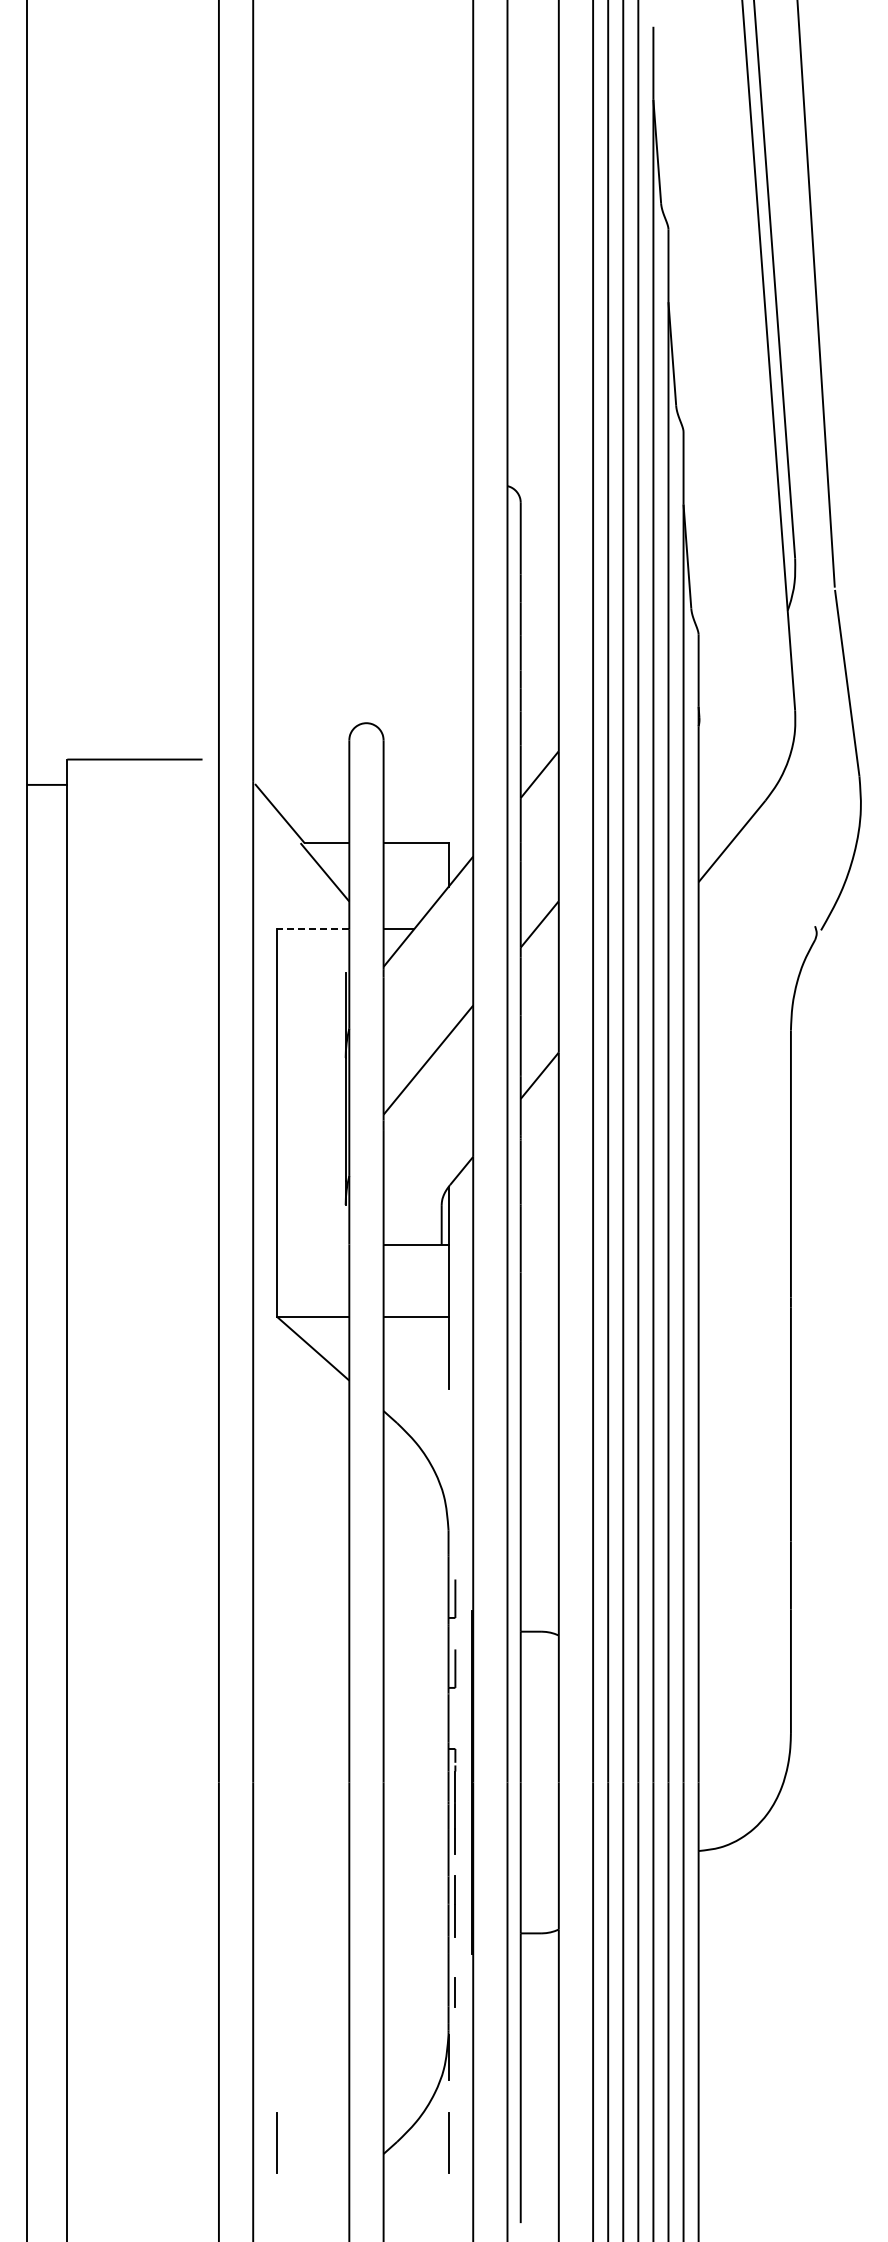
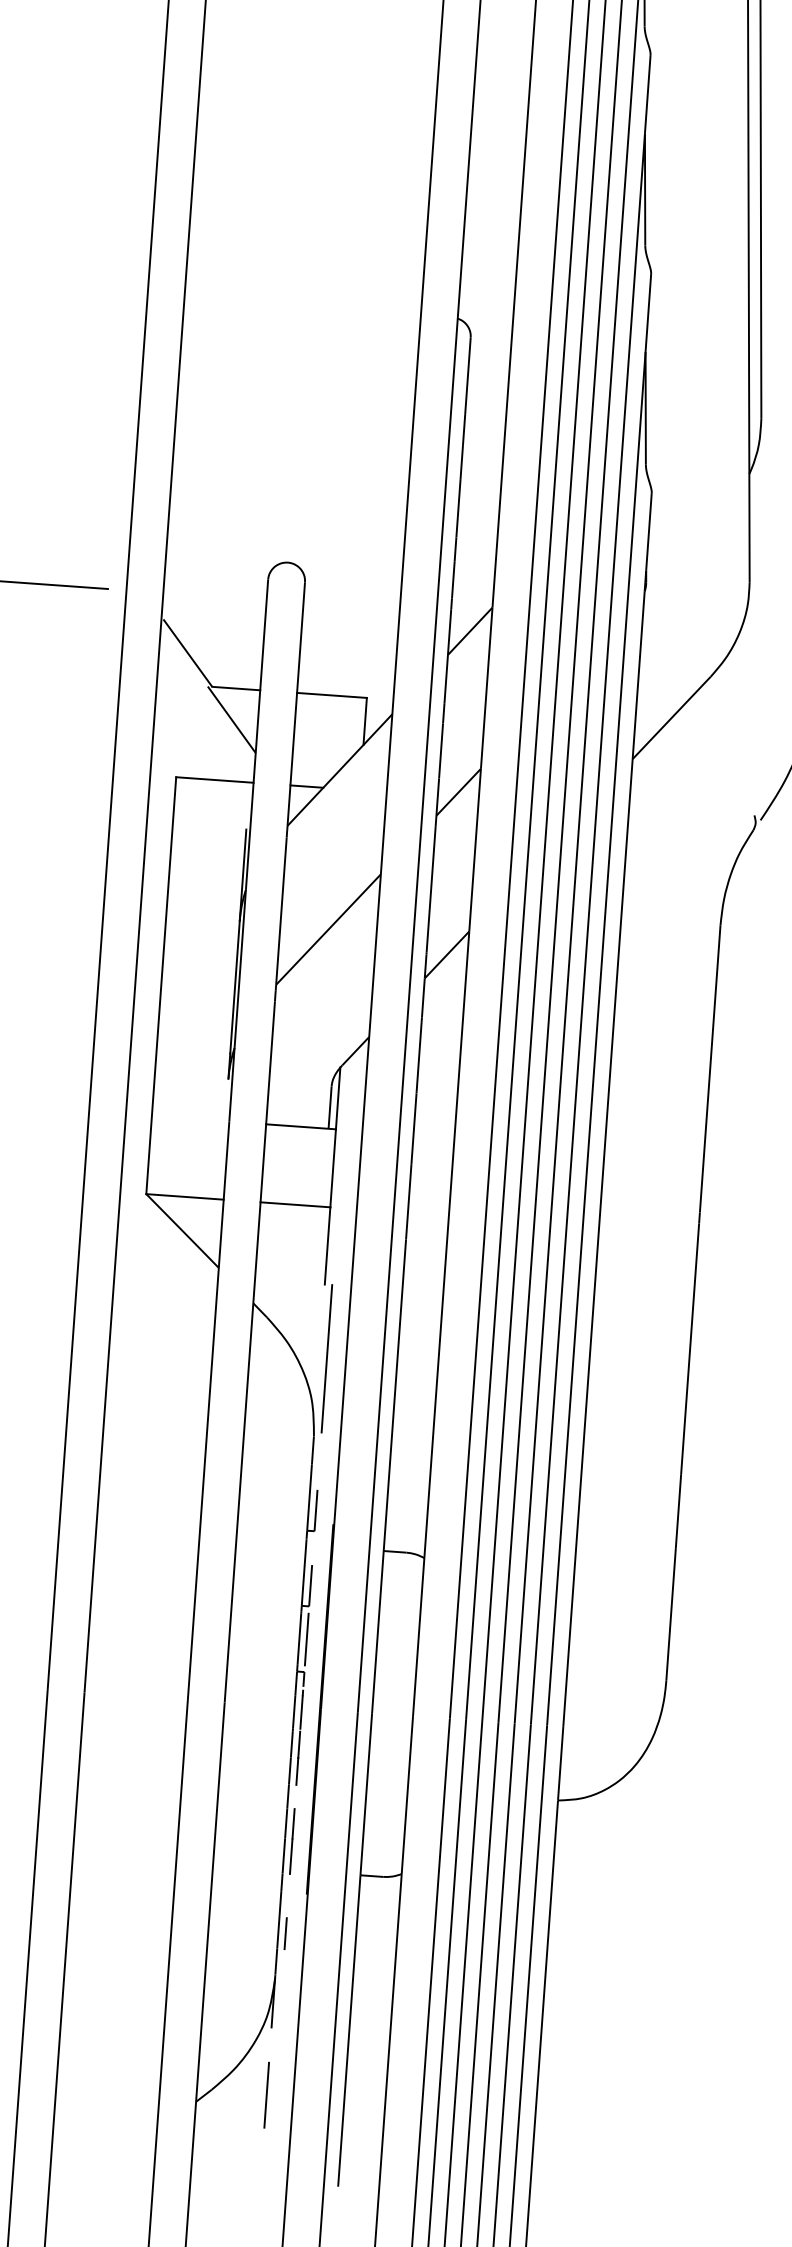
line: (312, 929) -> (214, 780), dashed -> solid
line: (455, 1457) -> (327, 1358), added
line: (455, 1718) -> (306, 1639), added
line: (276, 2142) -> (81, 2081), removed

